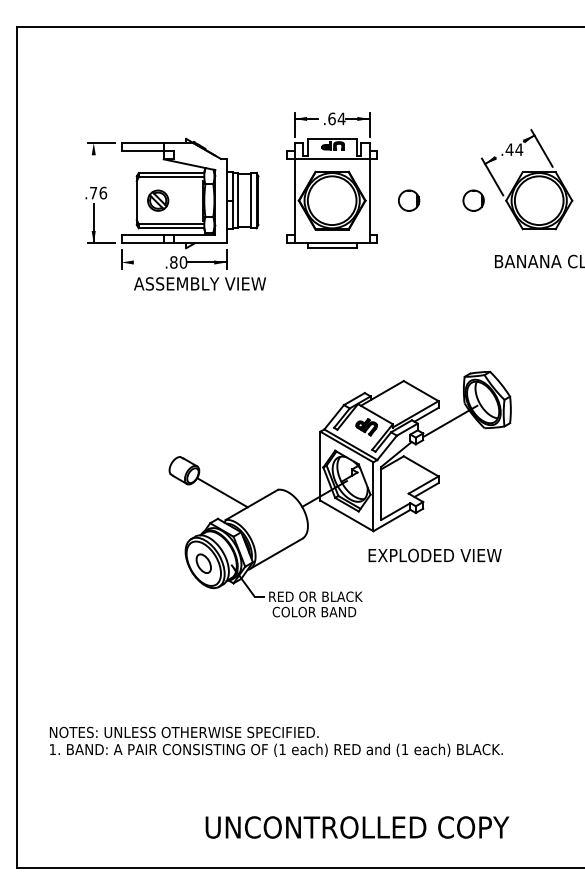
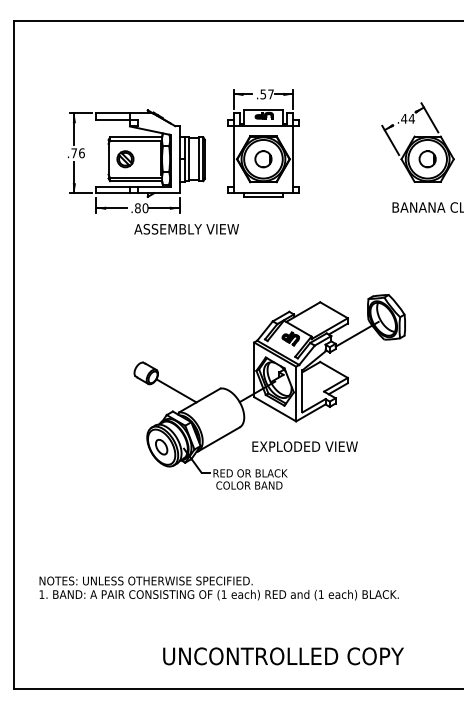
text: (337, 119) -> (267, 94), .64 -> .57
line: (93, 161) -> (74, 128), added
circle: (409, 200) -> (263, 159), moved
circle: (473, 200) -> (427, 159), moved
line: (140, 262) -> (111, 208), added
text: (199, 284) -> (186, 229), moved
text: (434, 555) -> (304, 446), moved

